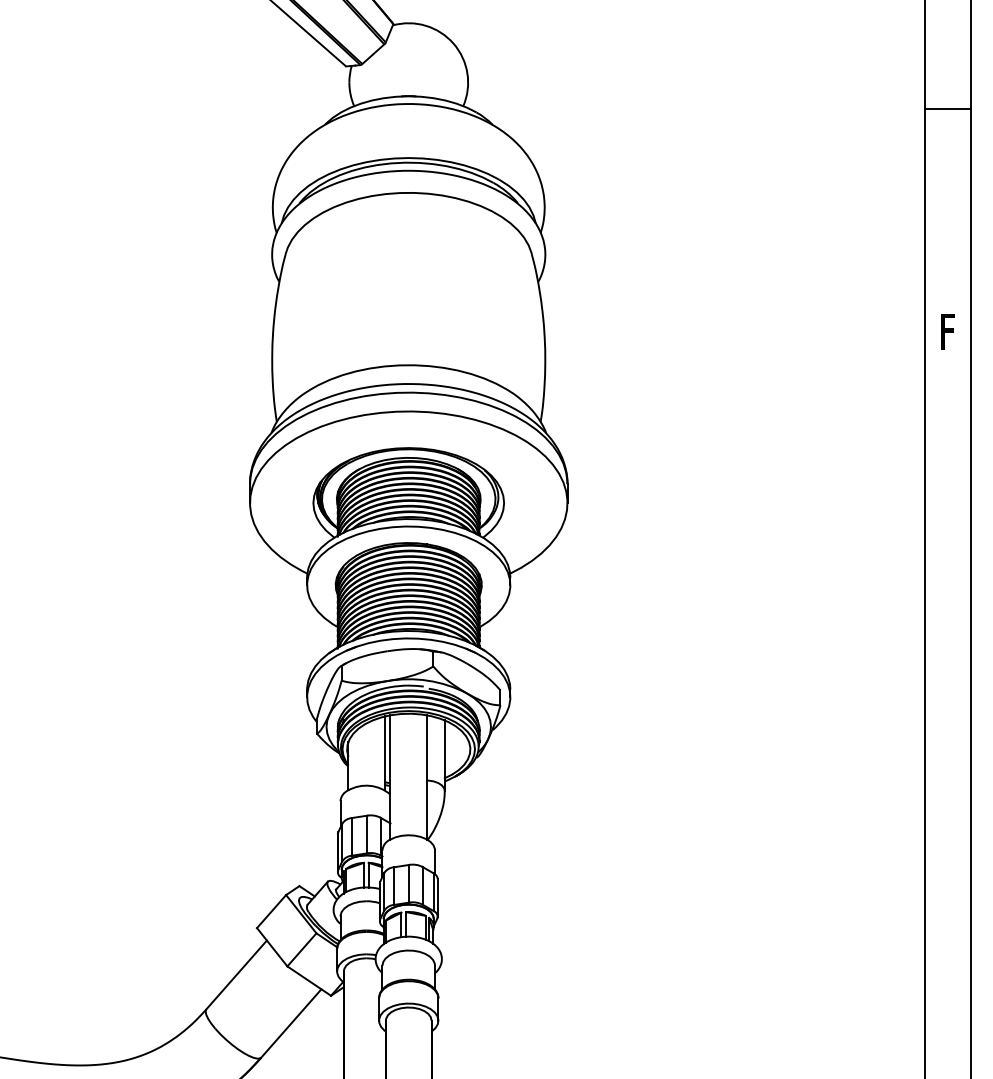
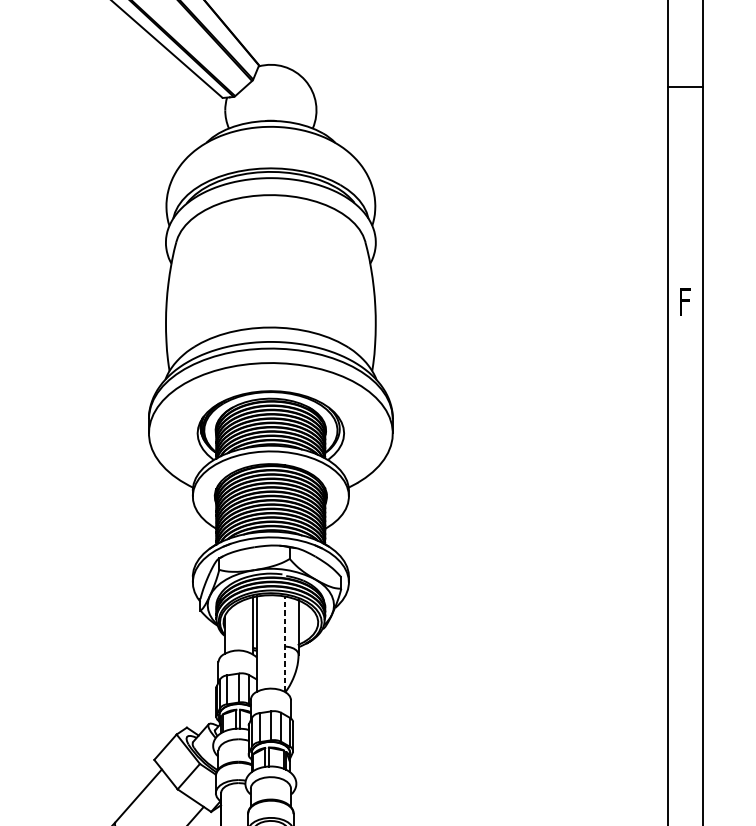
line: (947, 108) -> (684, 87), moved
line: (427, 776) -> (285, 643), solid -> dashed

